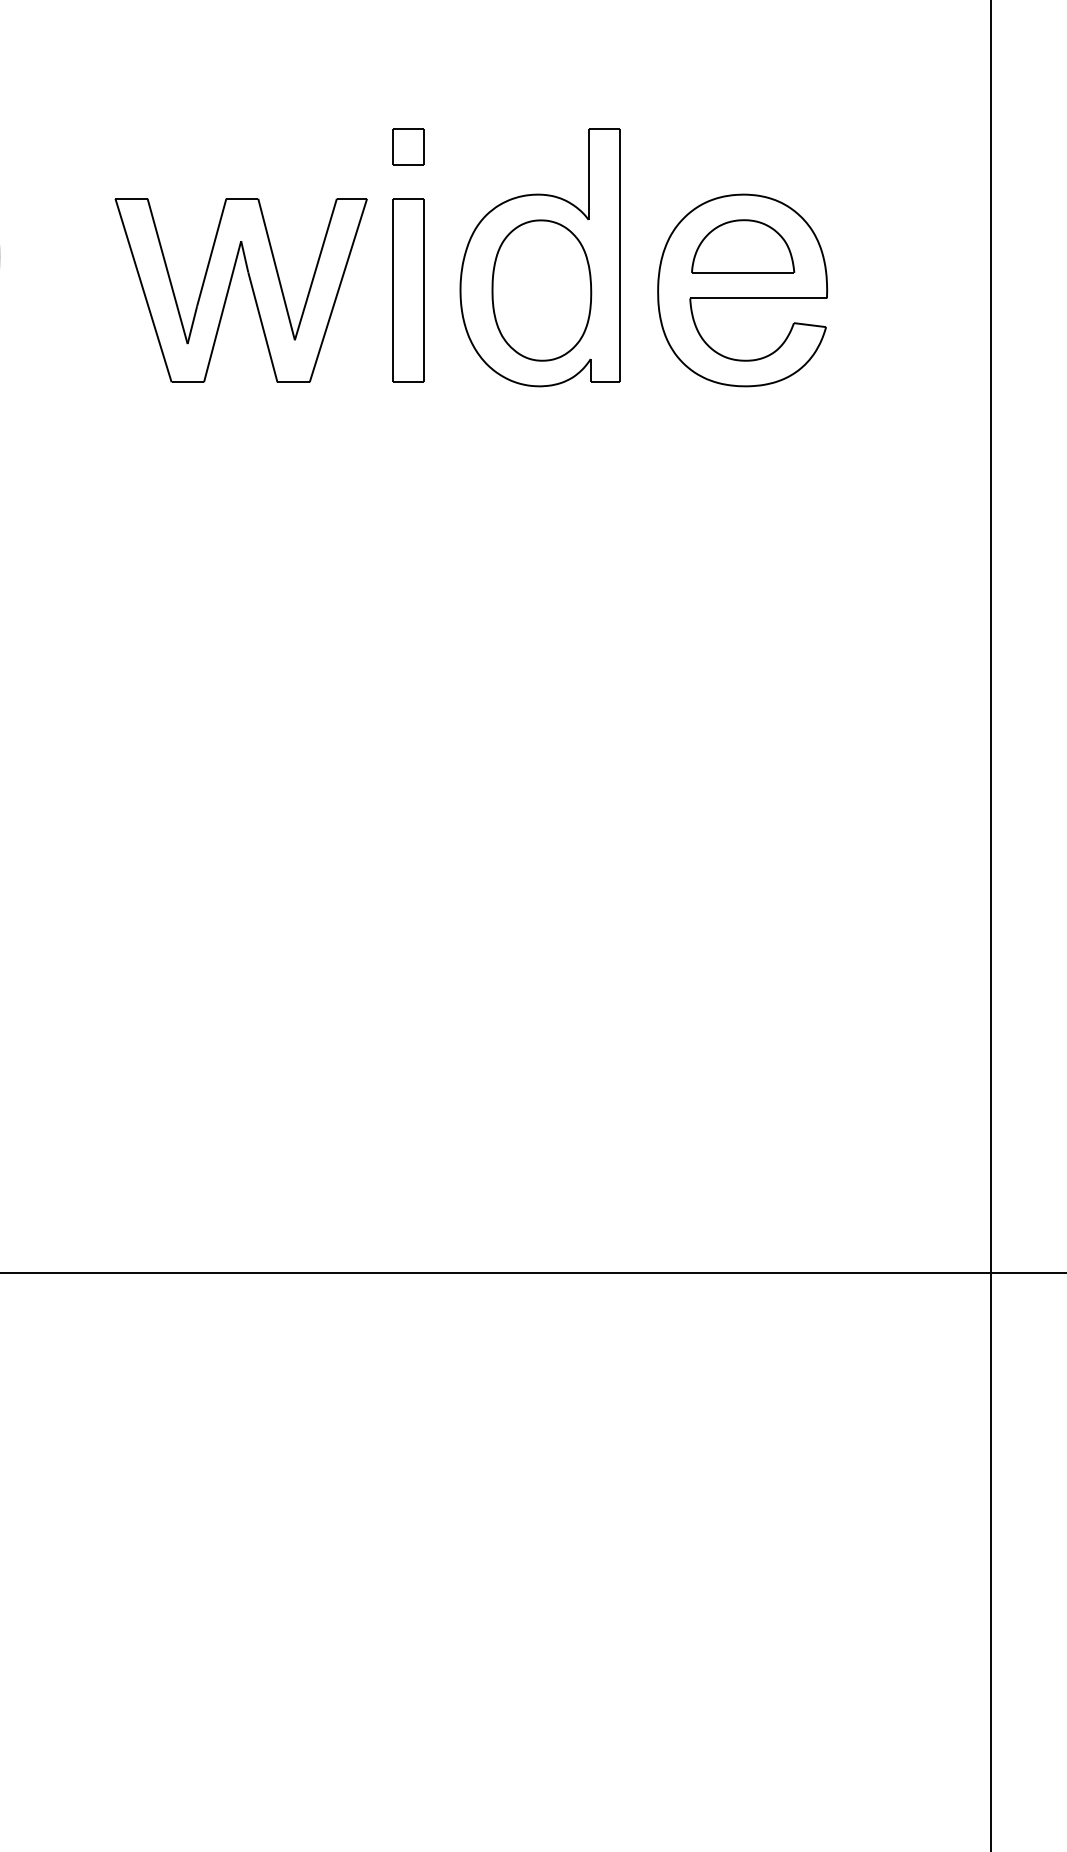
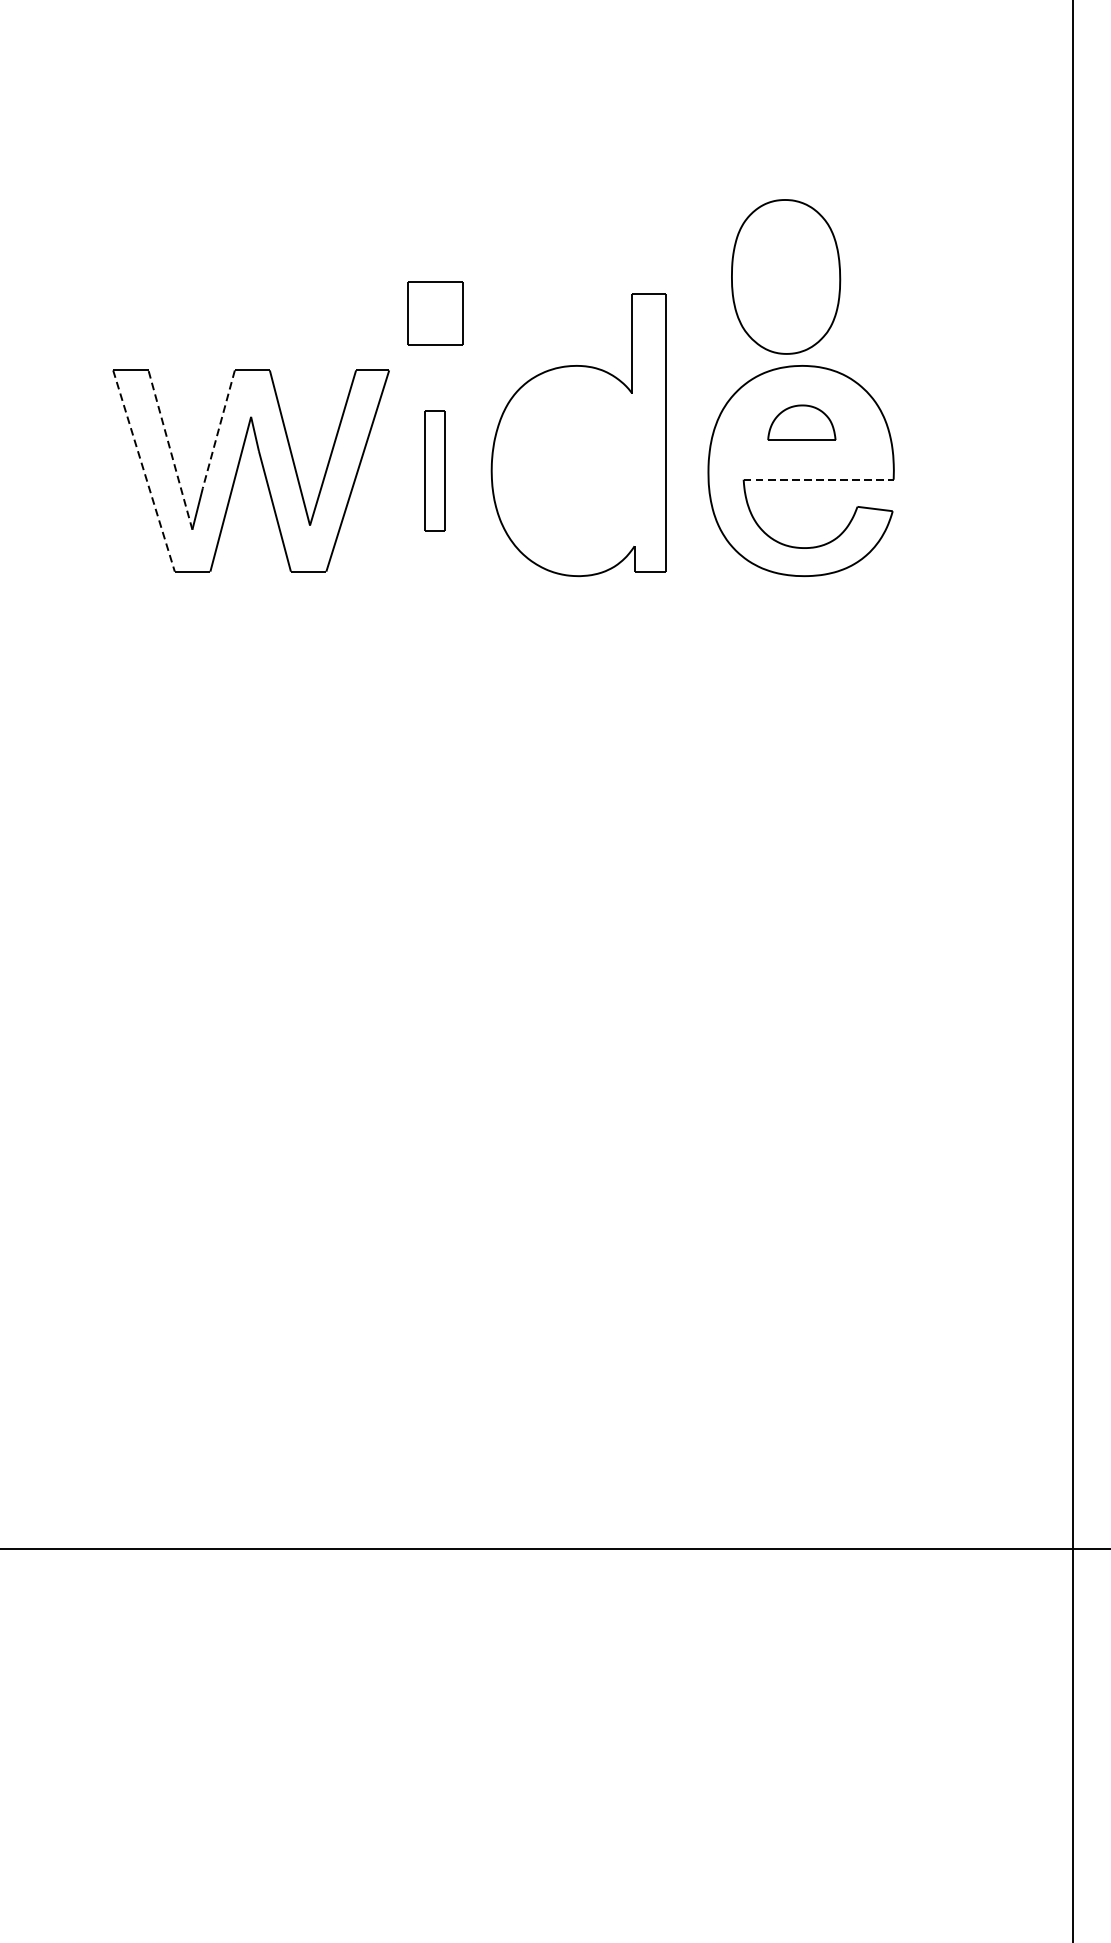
part: (408, 146) -> (434, 313), size x1.6
part: (743, 246) -> (802, 422), size x0.6
line: (211, 252) -> (218, 429), solid -> dashed
line: (167, 271) -> (170, 450), solid -> dashed
line: (143, 290) -> (143, 471), solid -> dashed
part: (408, 290) -> (434, 471), size x0.6
part: (541, 290) -> (785, 276), moved
line: (759, 298) -> (819, 479), solid -> dashed

